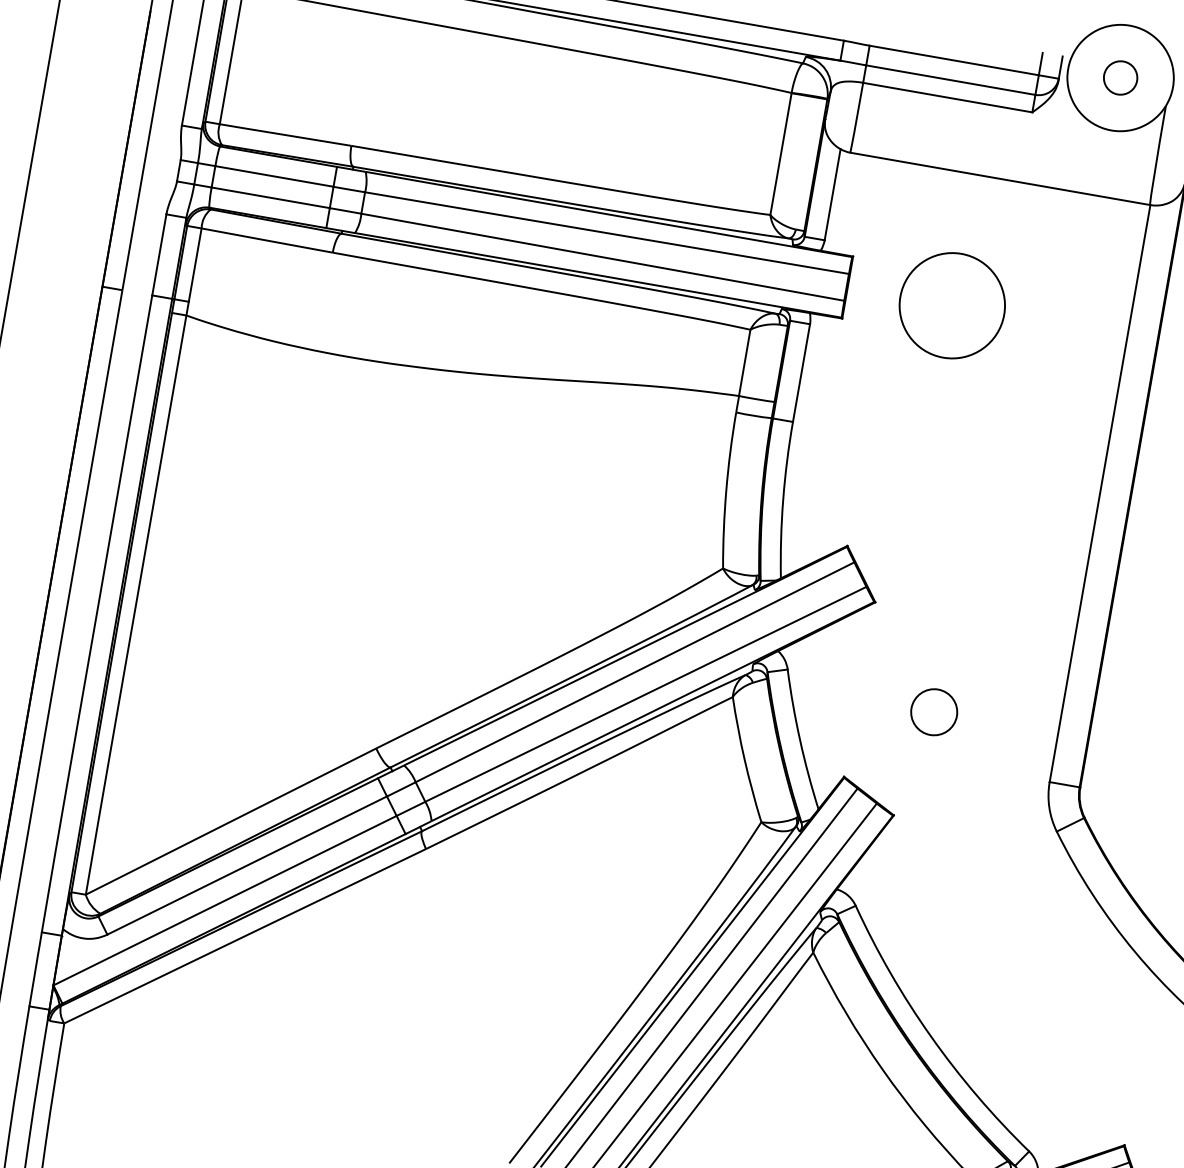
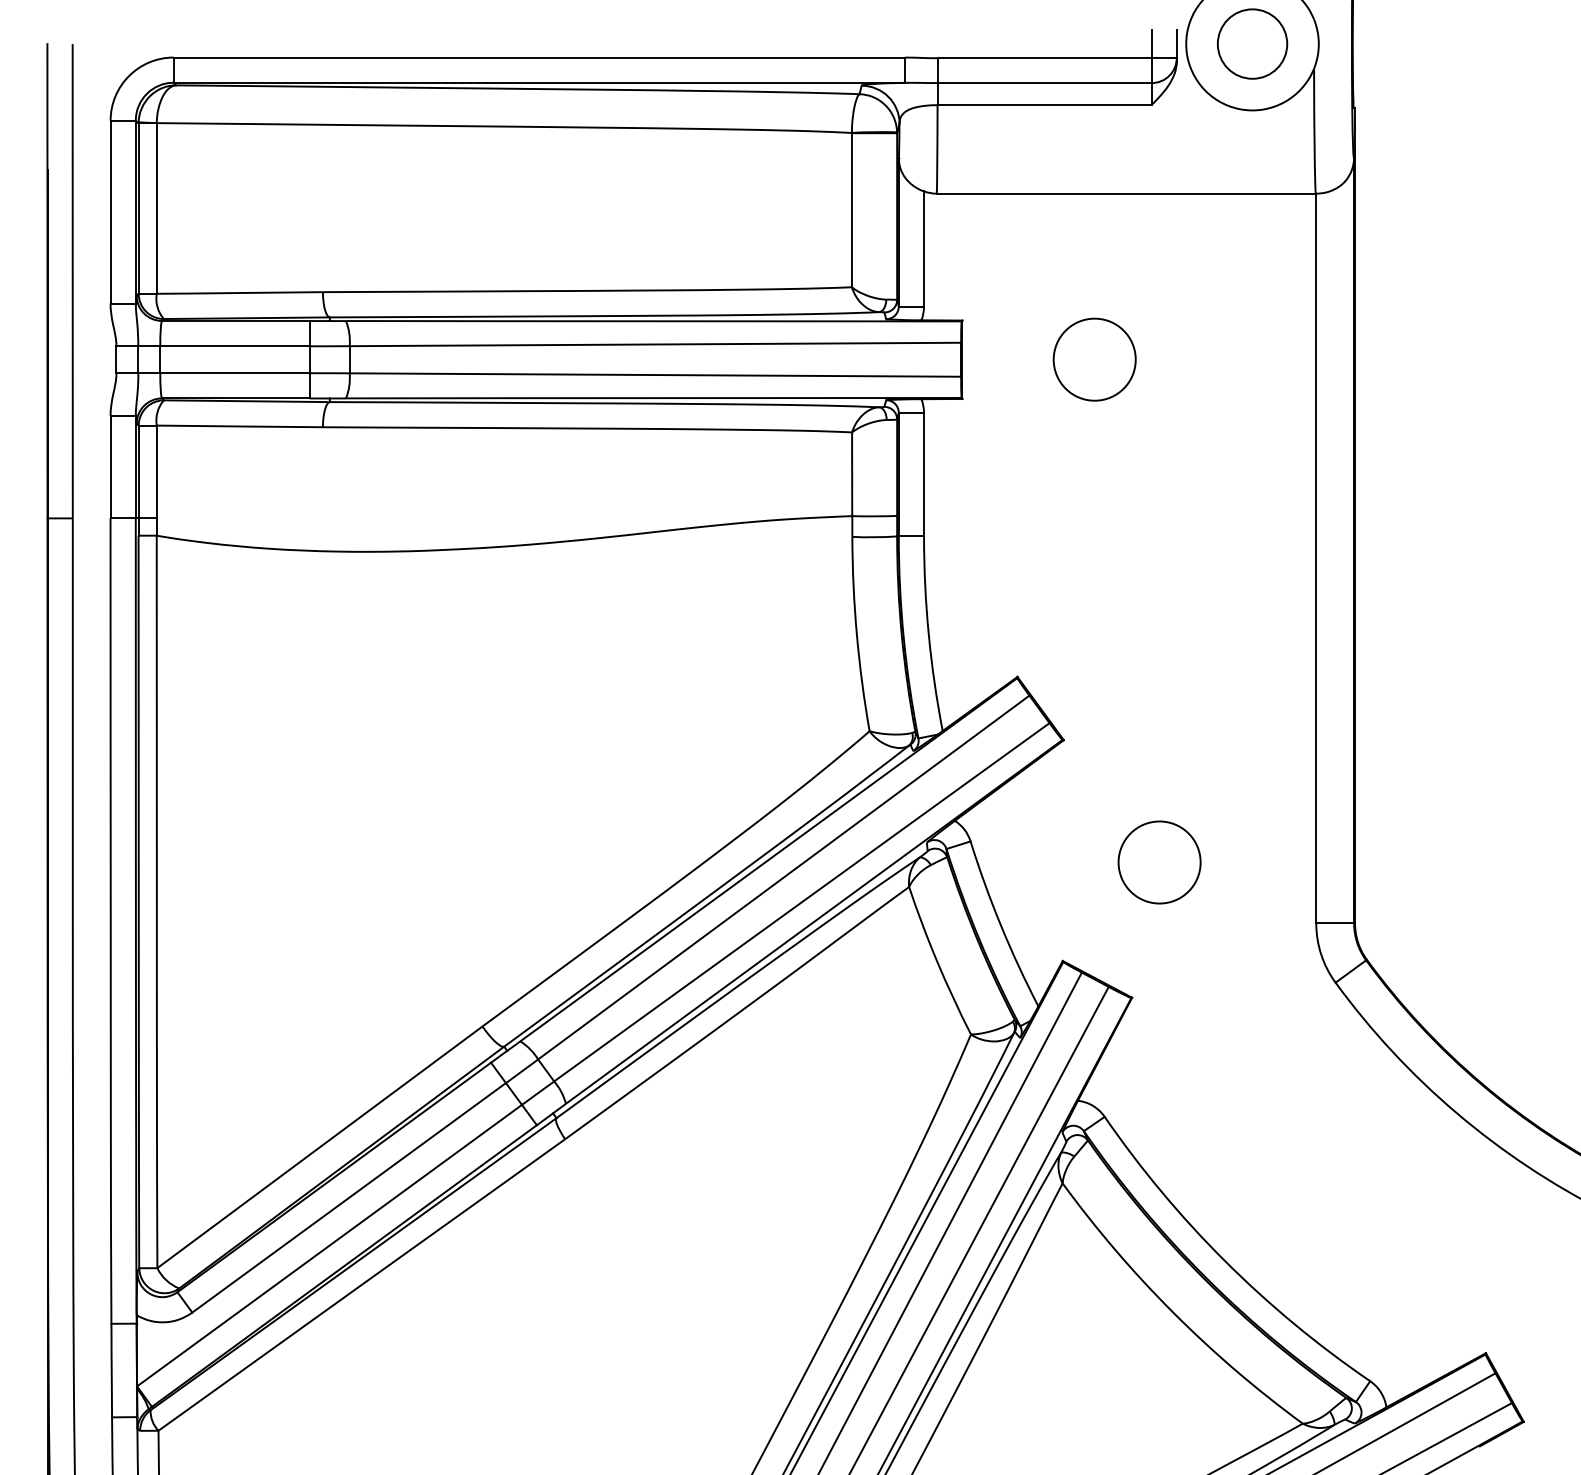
circle: (1120, 77) -> (1252, 43), size x1.67
circle: (952, 305) -> (1094, 359), size x0.62
circle: (934, 712) -> (1159, 862), size x1.43

